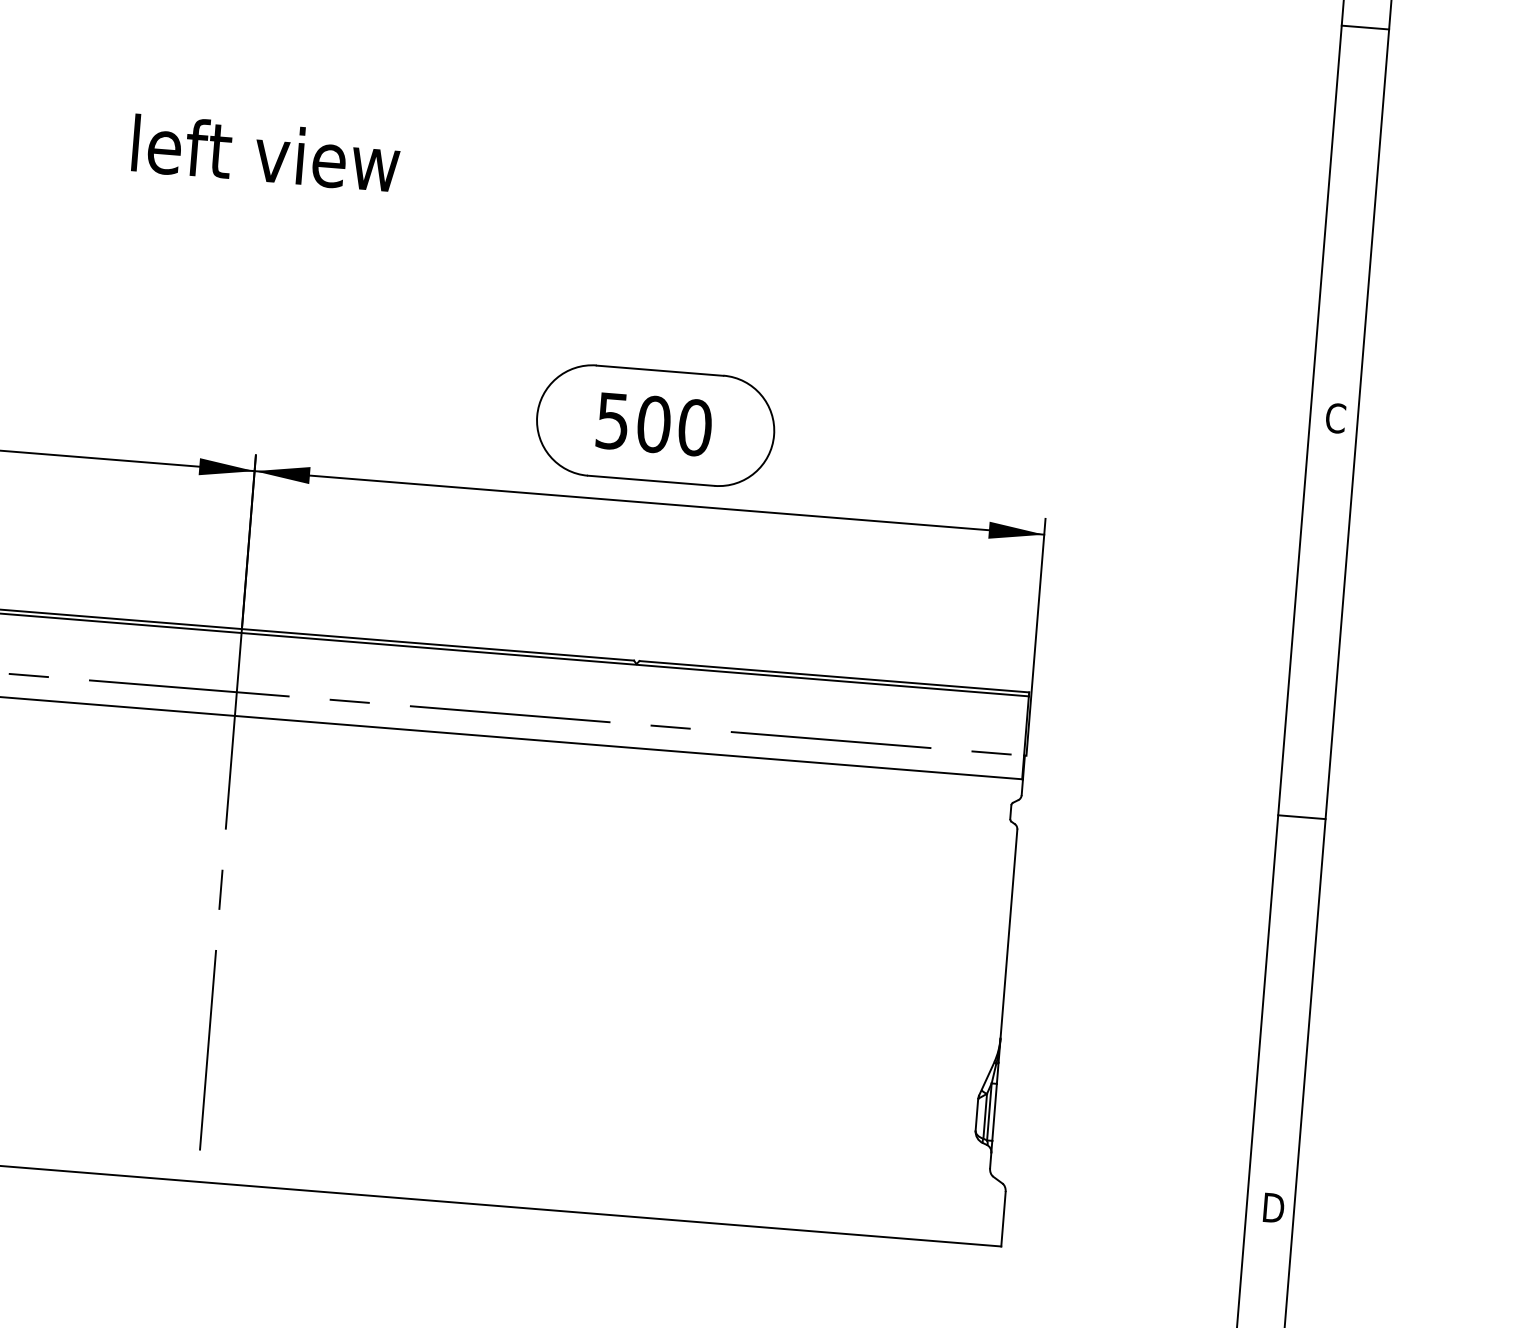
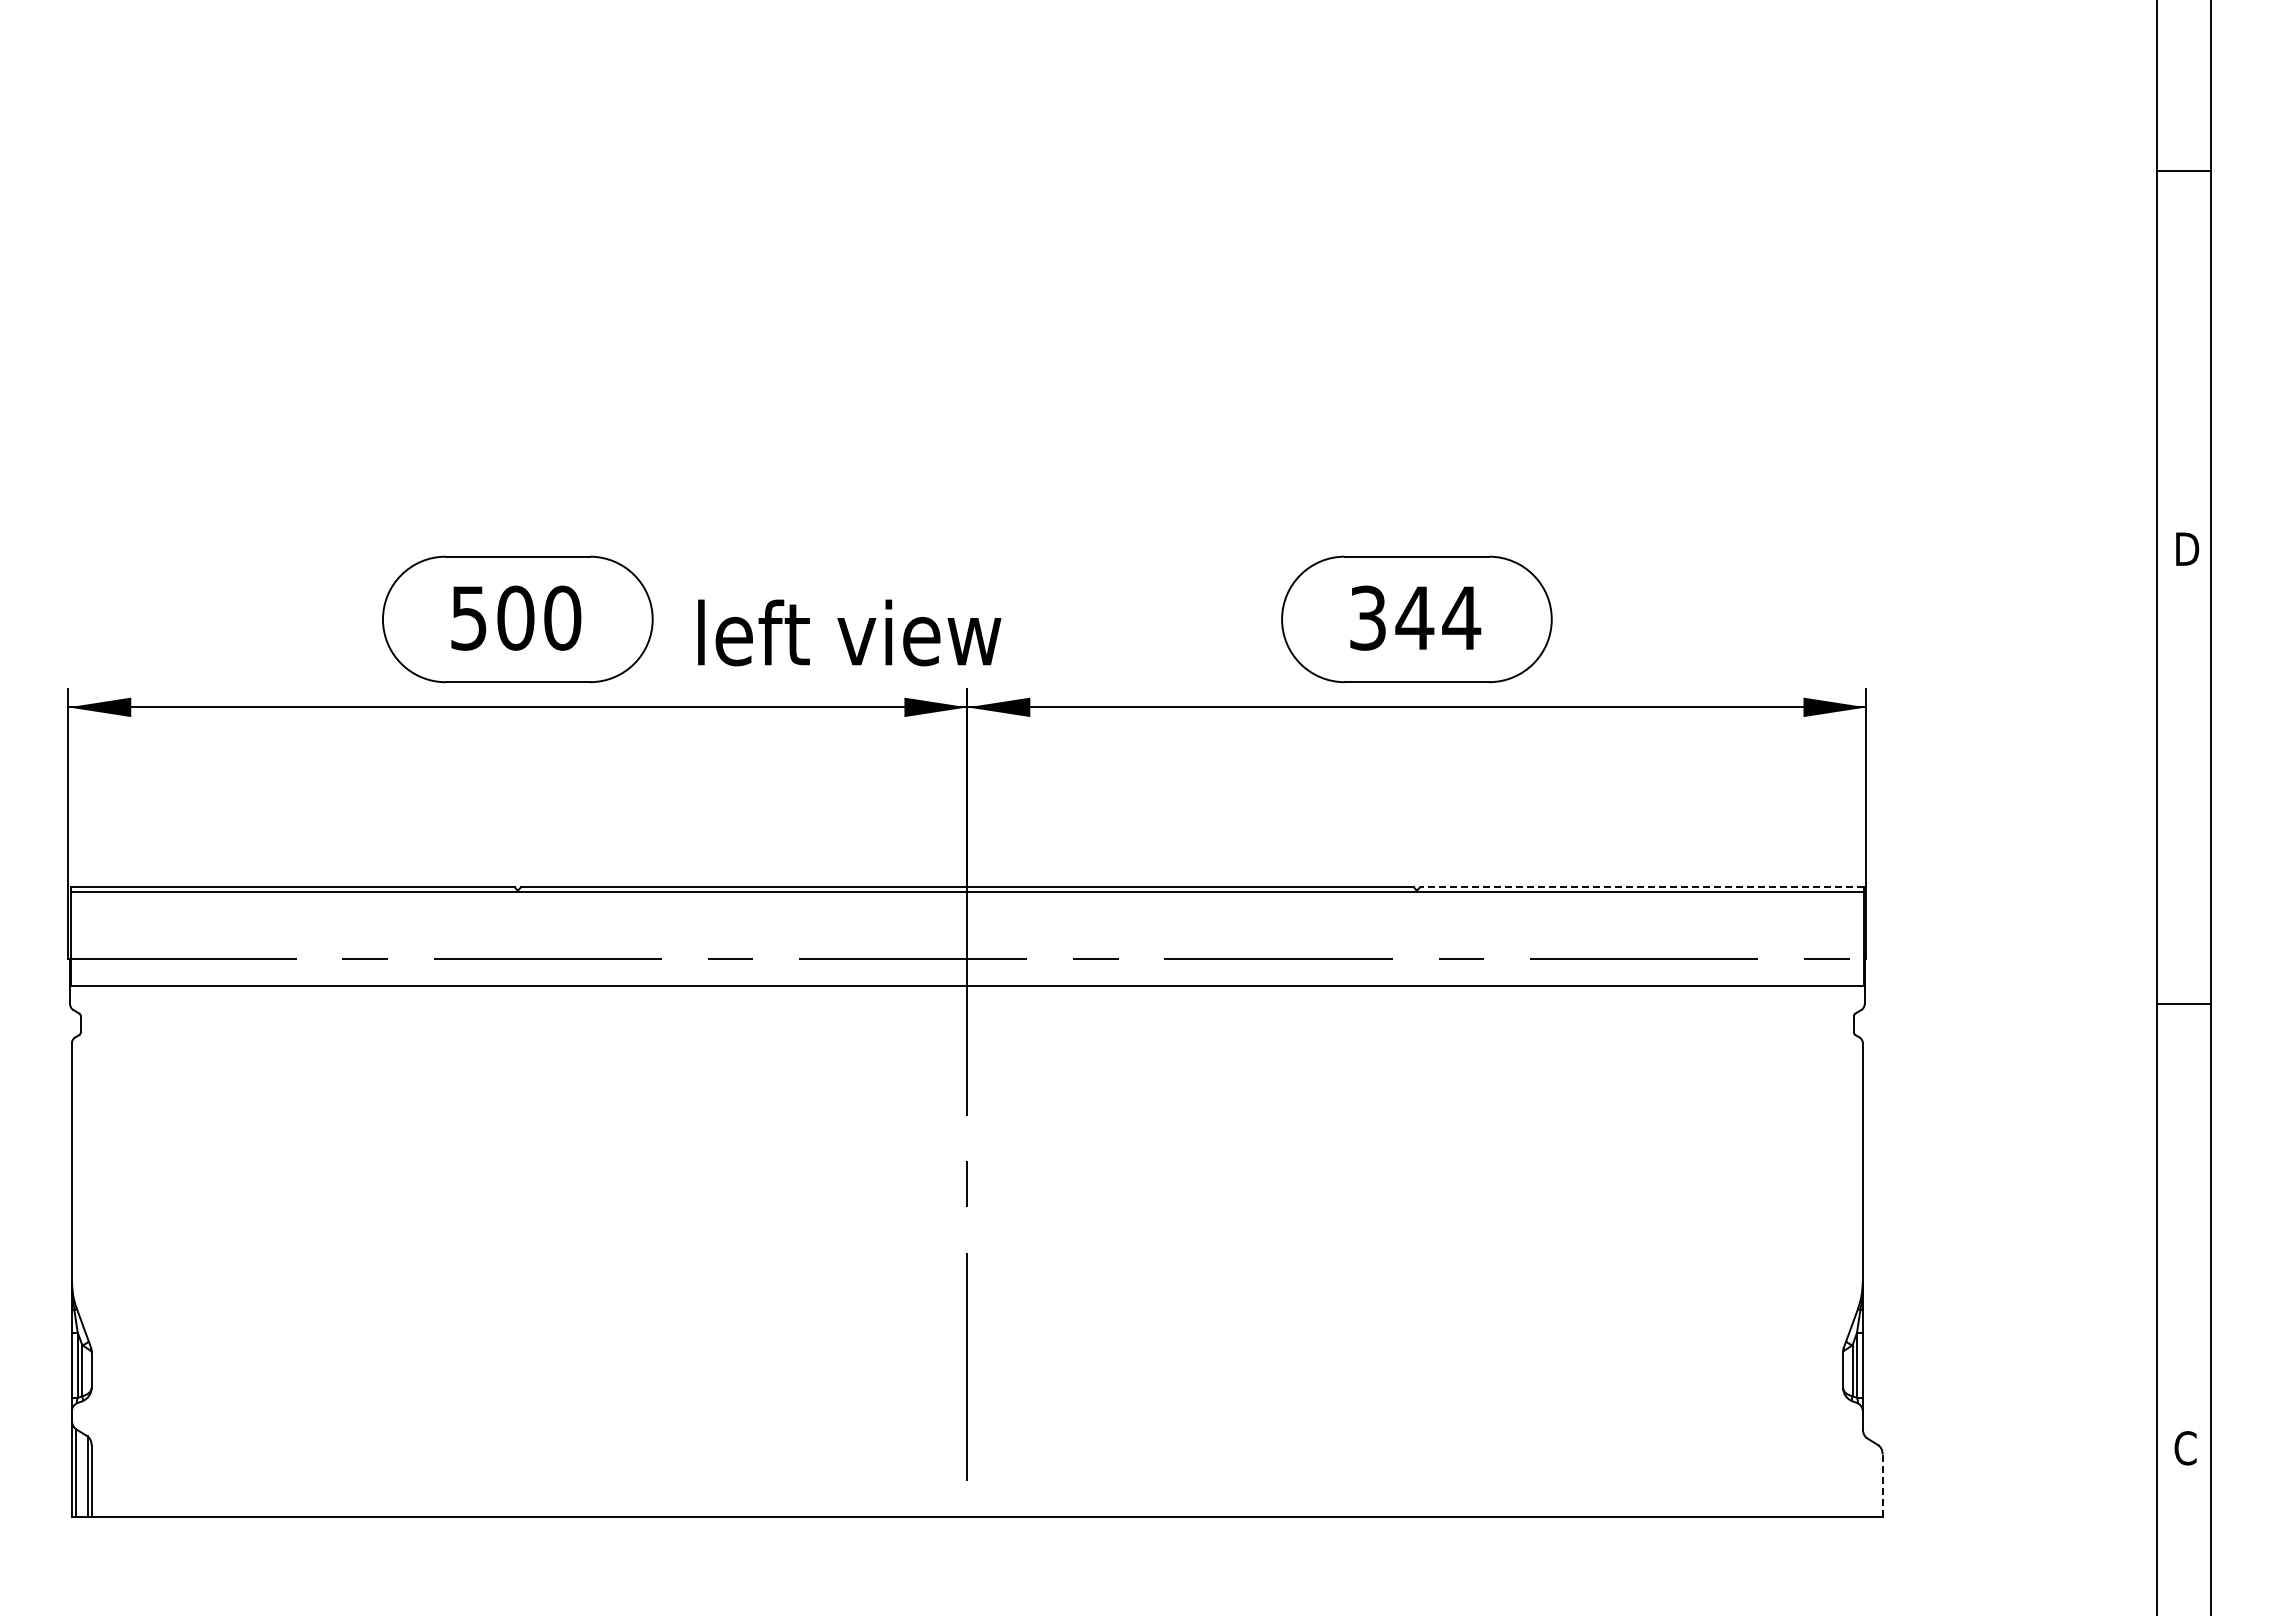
line: (1365, 27) -> (2183, 171), moved
text: (266, 153) -> (849, 632), moved
text: (1336, 418) -> (2186, 549), C -> D
text: (654, 423) -> (1415, 617), 500 -> 344
line: (833, 676) -> (1641, 887), solid -> dashed
text: (1272, 1208) -> (2186, 1448), D -> C
line: (1003, 1219) -> (1882, 1485), solid -> dashed

